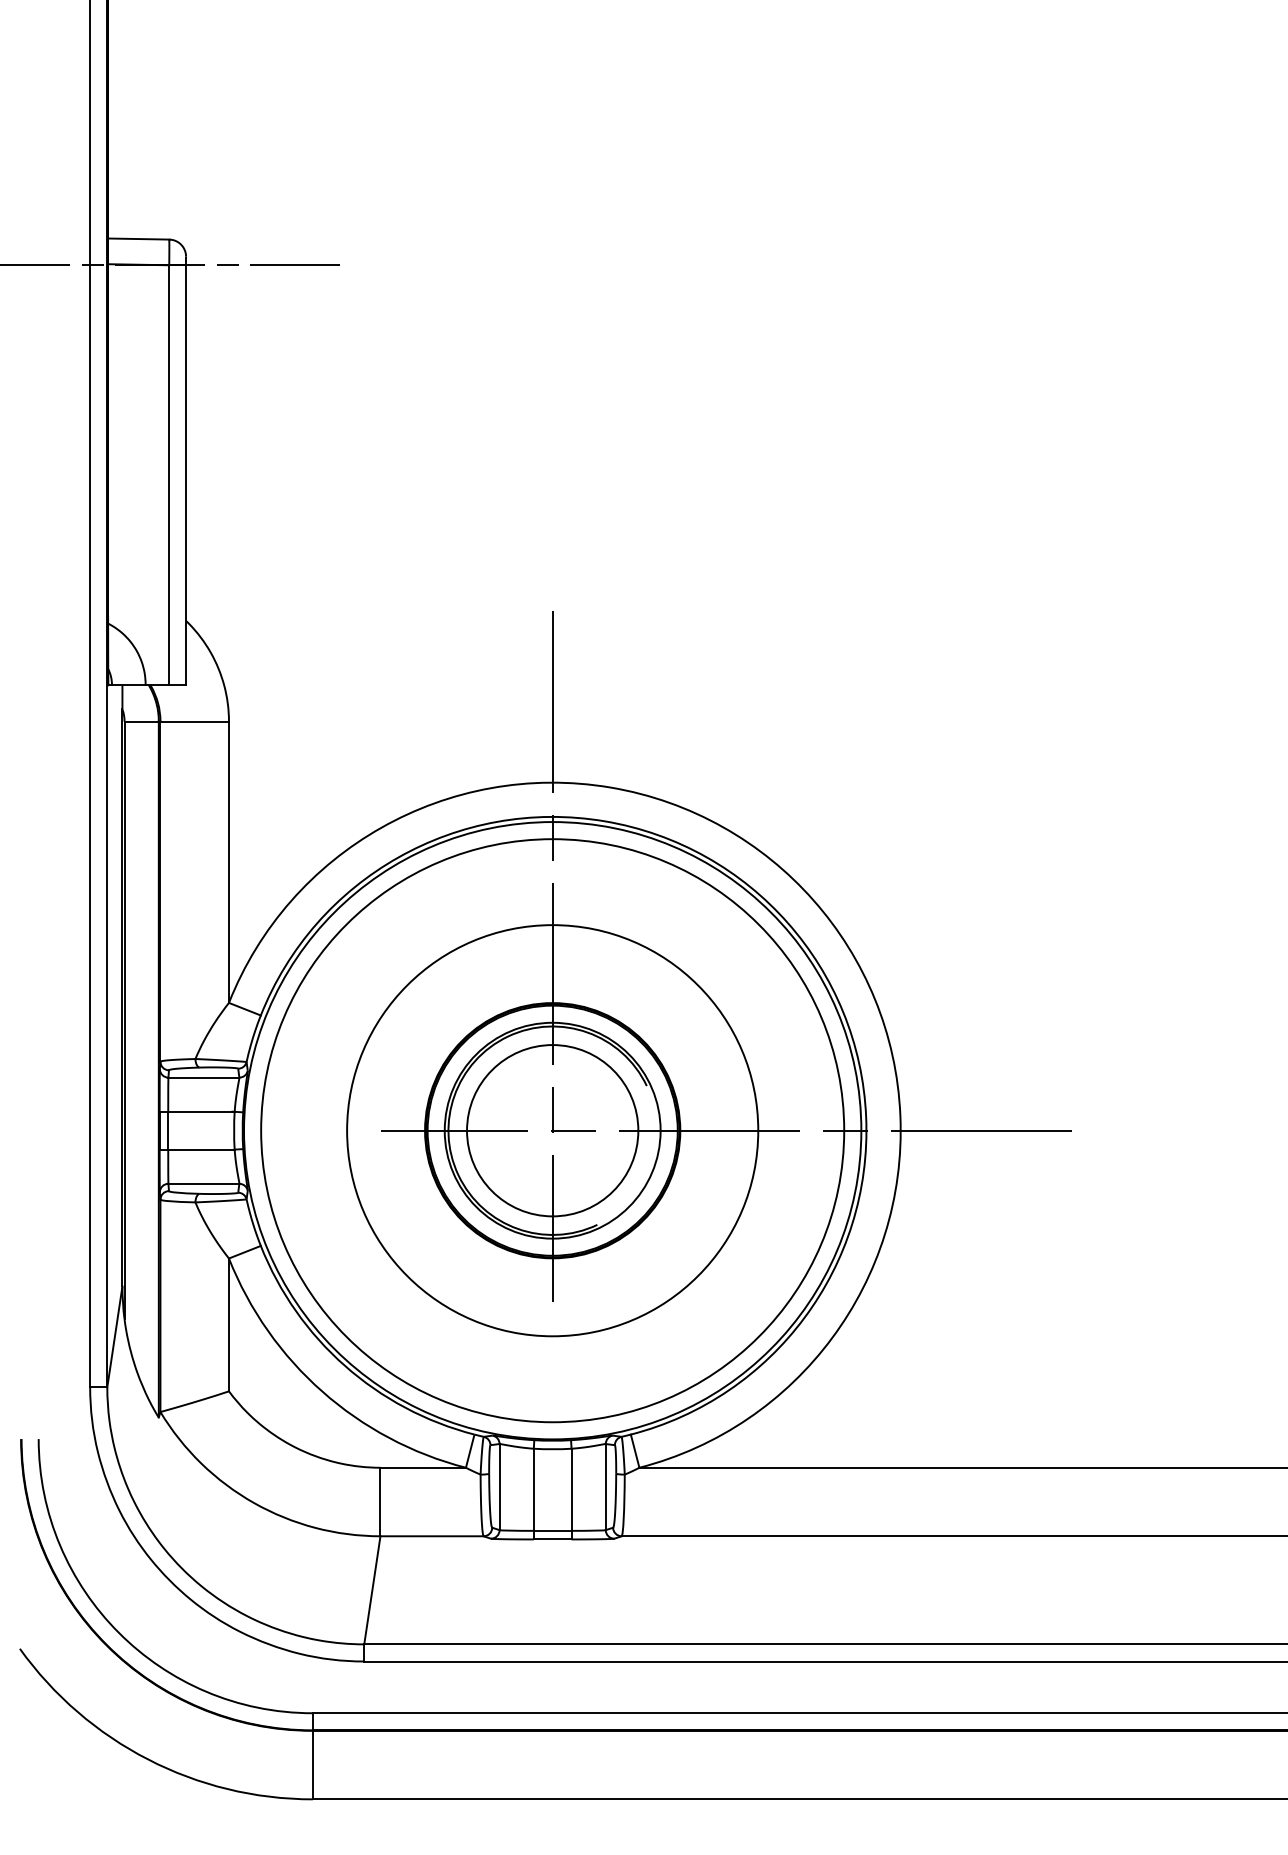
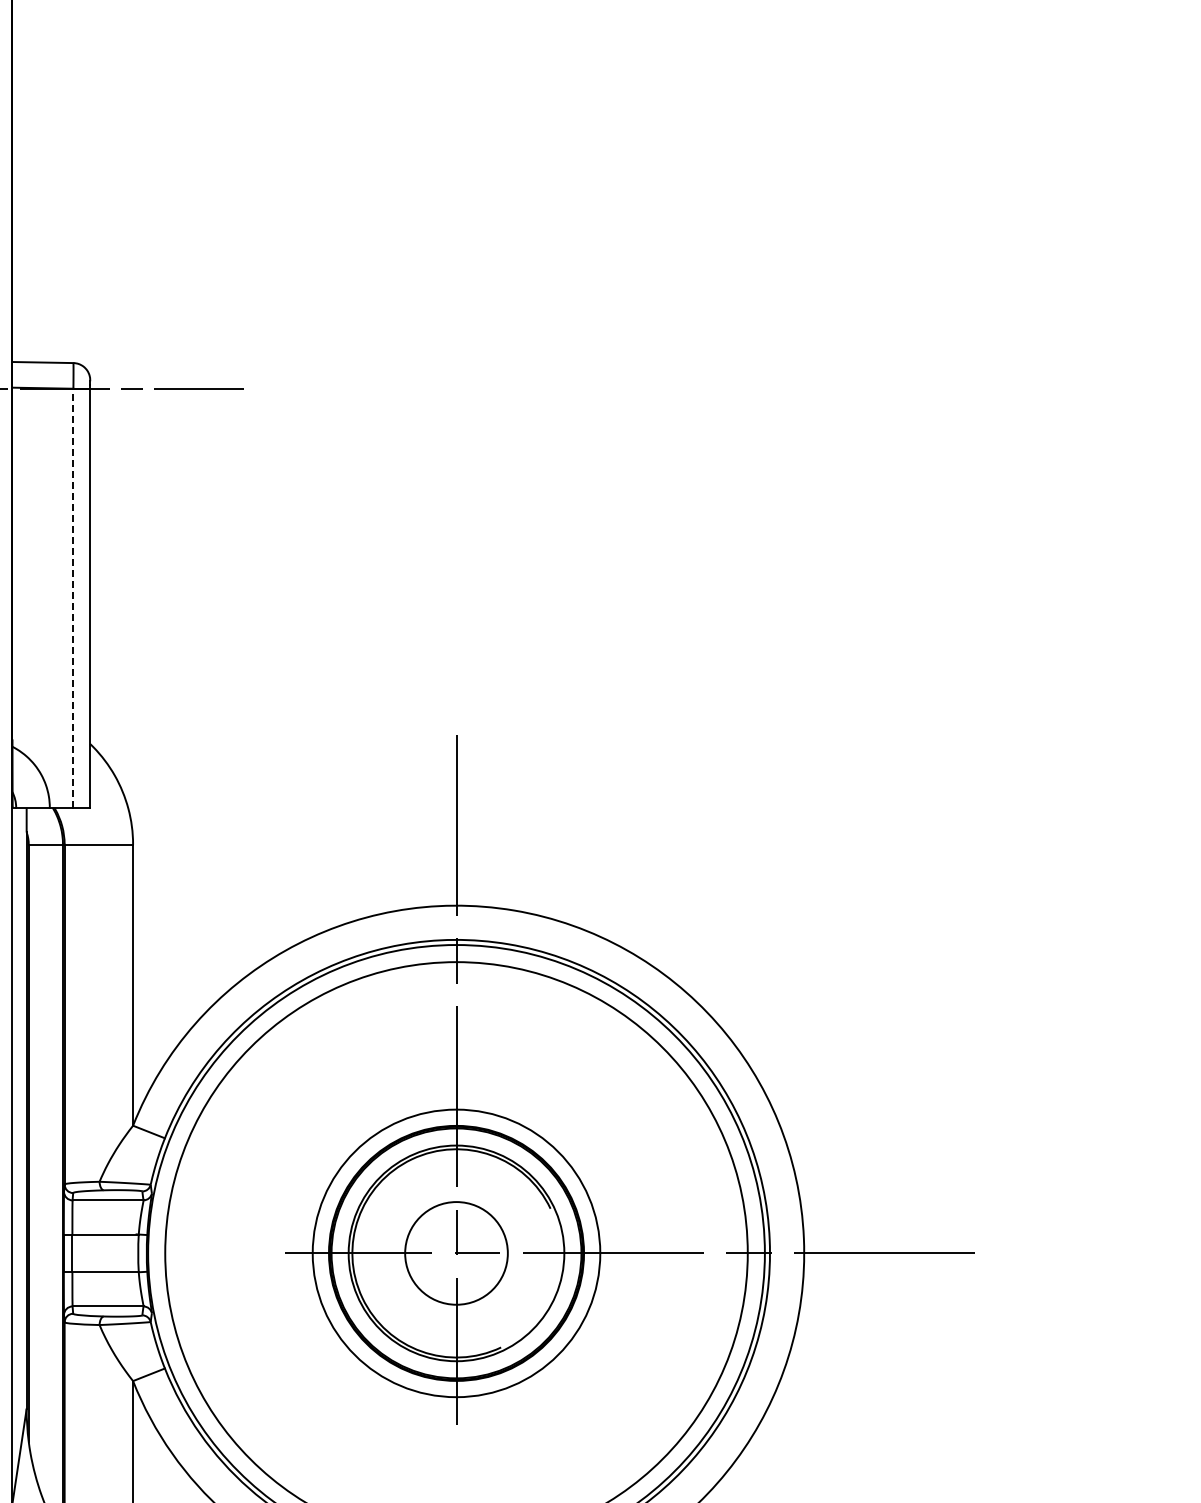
line: (169, 474) -> (73, 597), solid -> dashed
circle: (552, 1130) -> (456, 1253), size x0.6
circle: (552, 1130) -> (456, 1253), size x0.7

